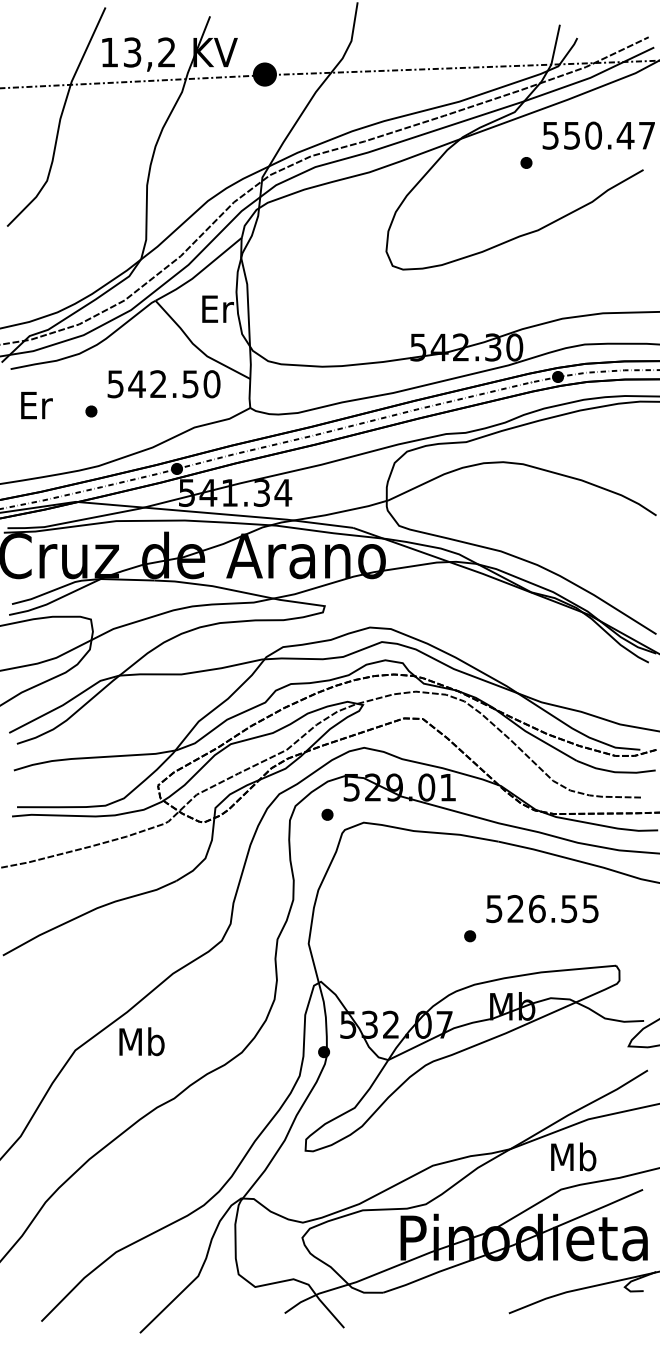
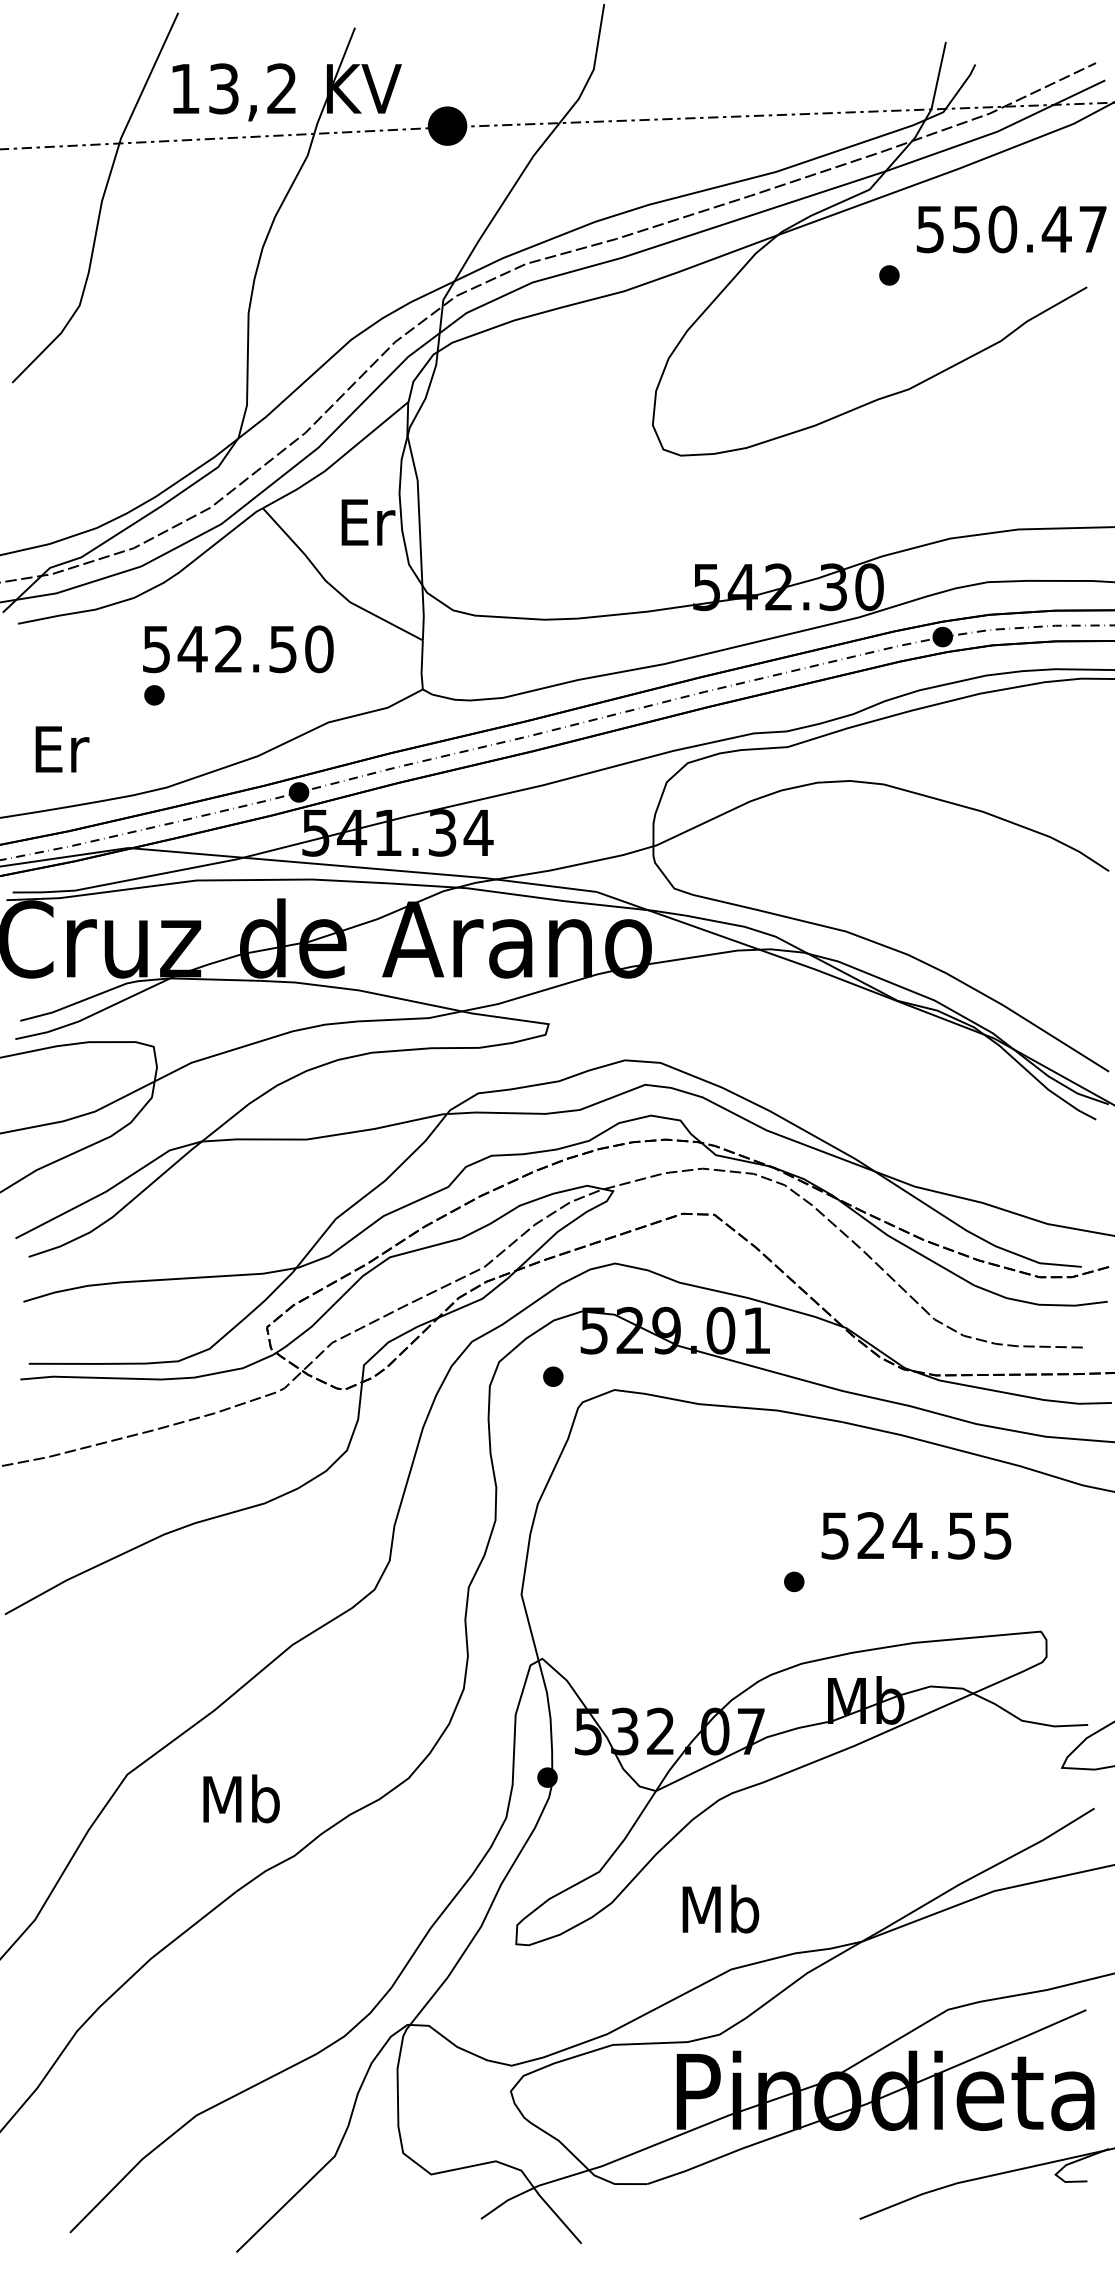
text: (163, 384) -> (237, 649), moved
text: (36, 405) -> (61, 749), moved
text: (537, 909) -> (908, 1536), 526.55 -> 524.55
text: (141, 1041) -> (240, 1798), moved
text: (573, 1156) -> (720, 1908), moved

